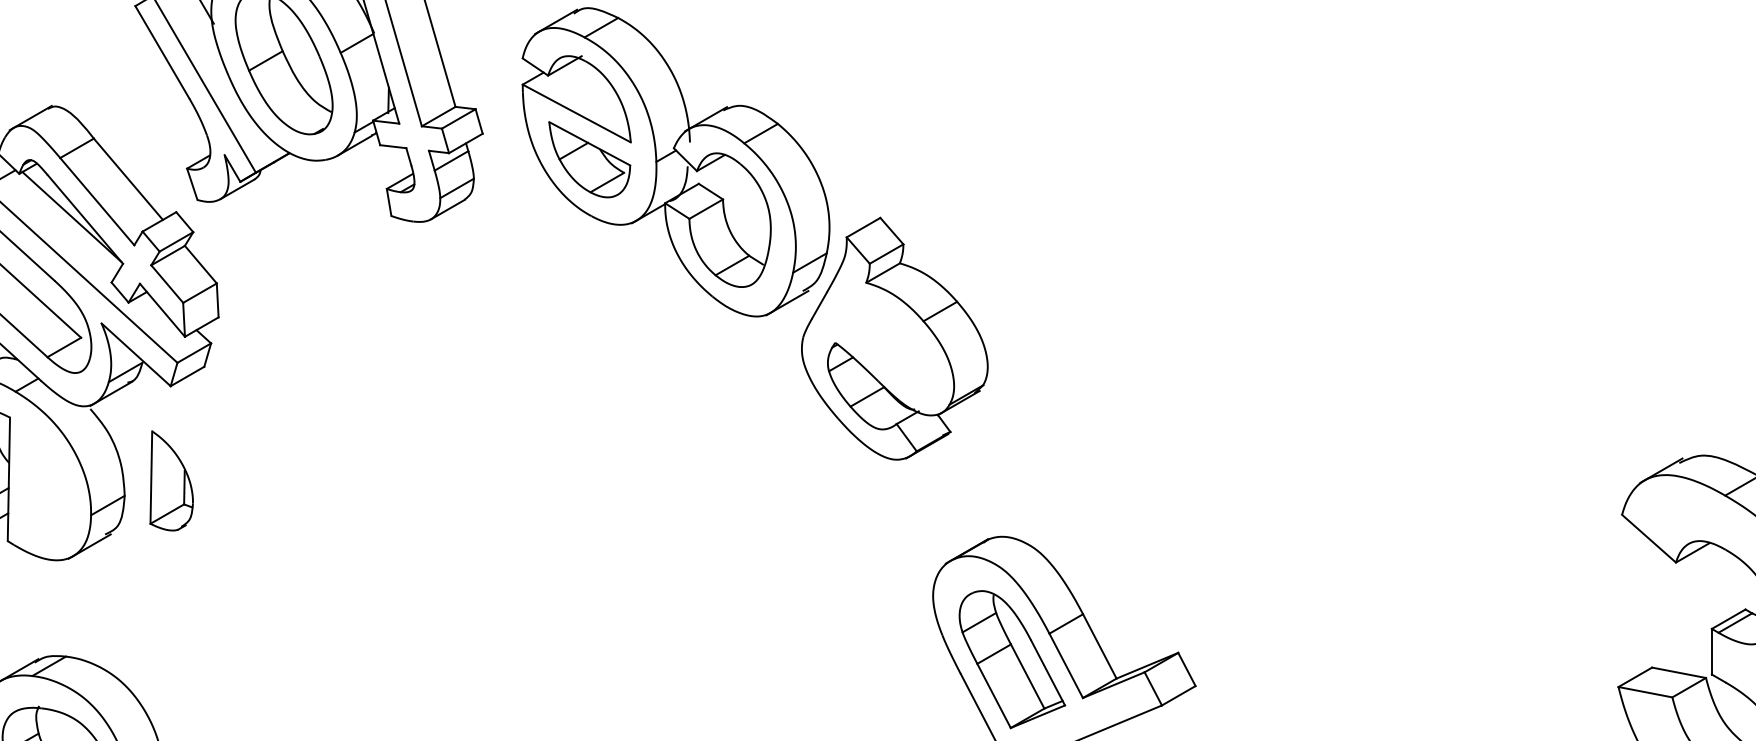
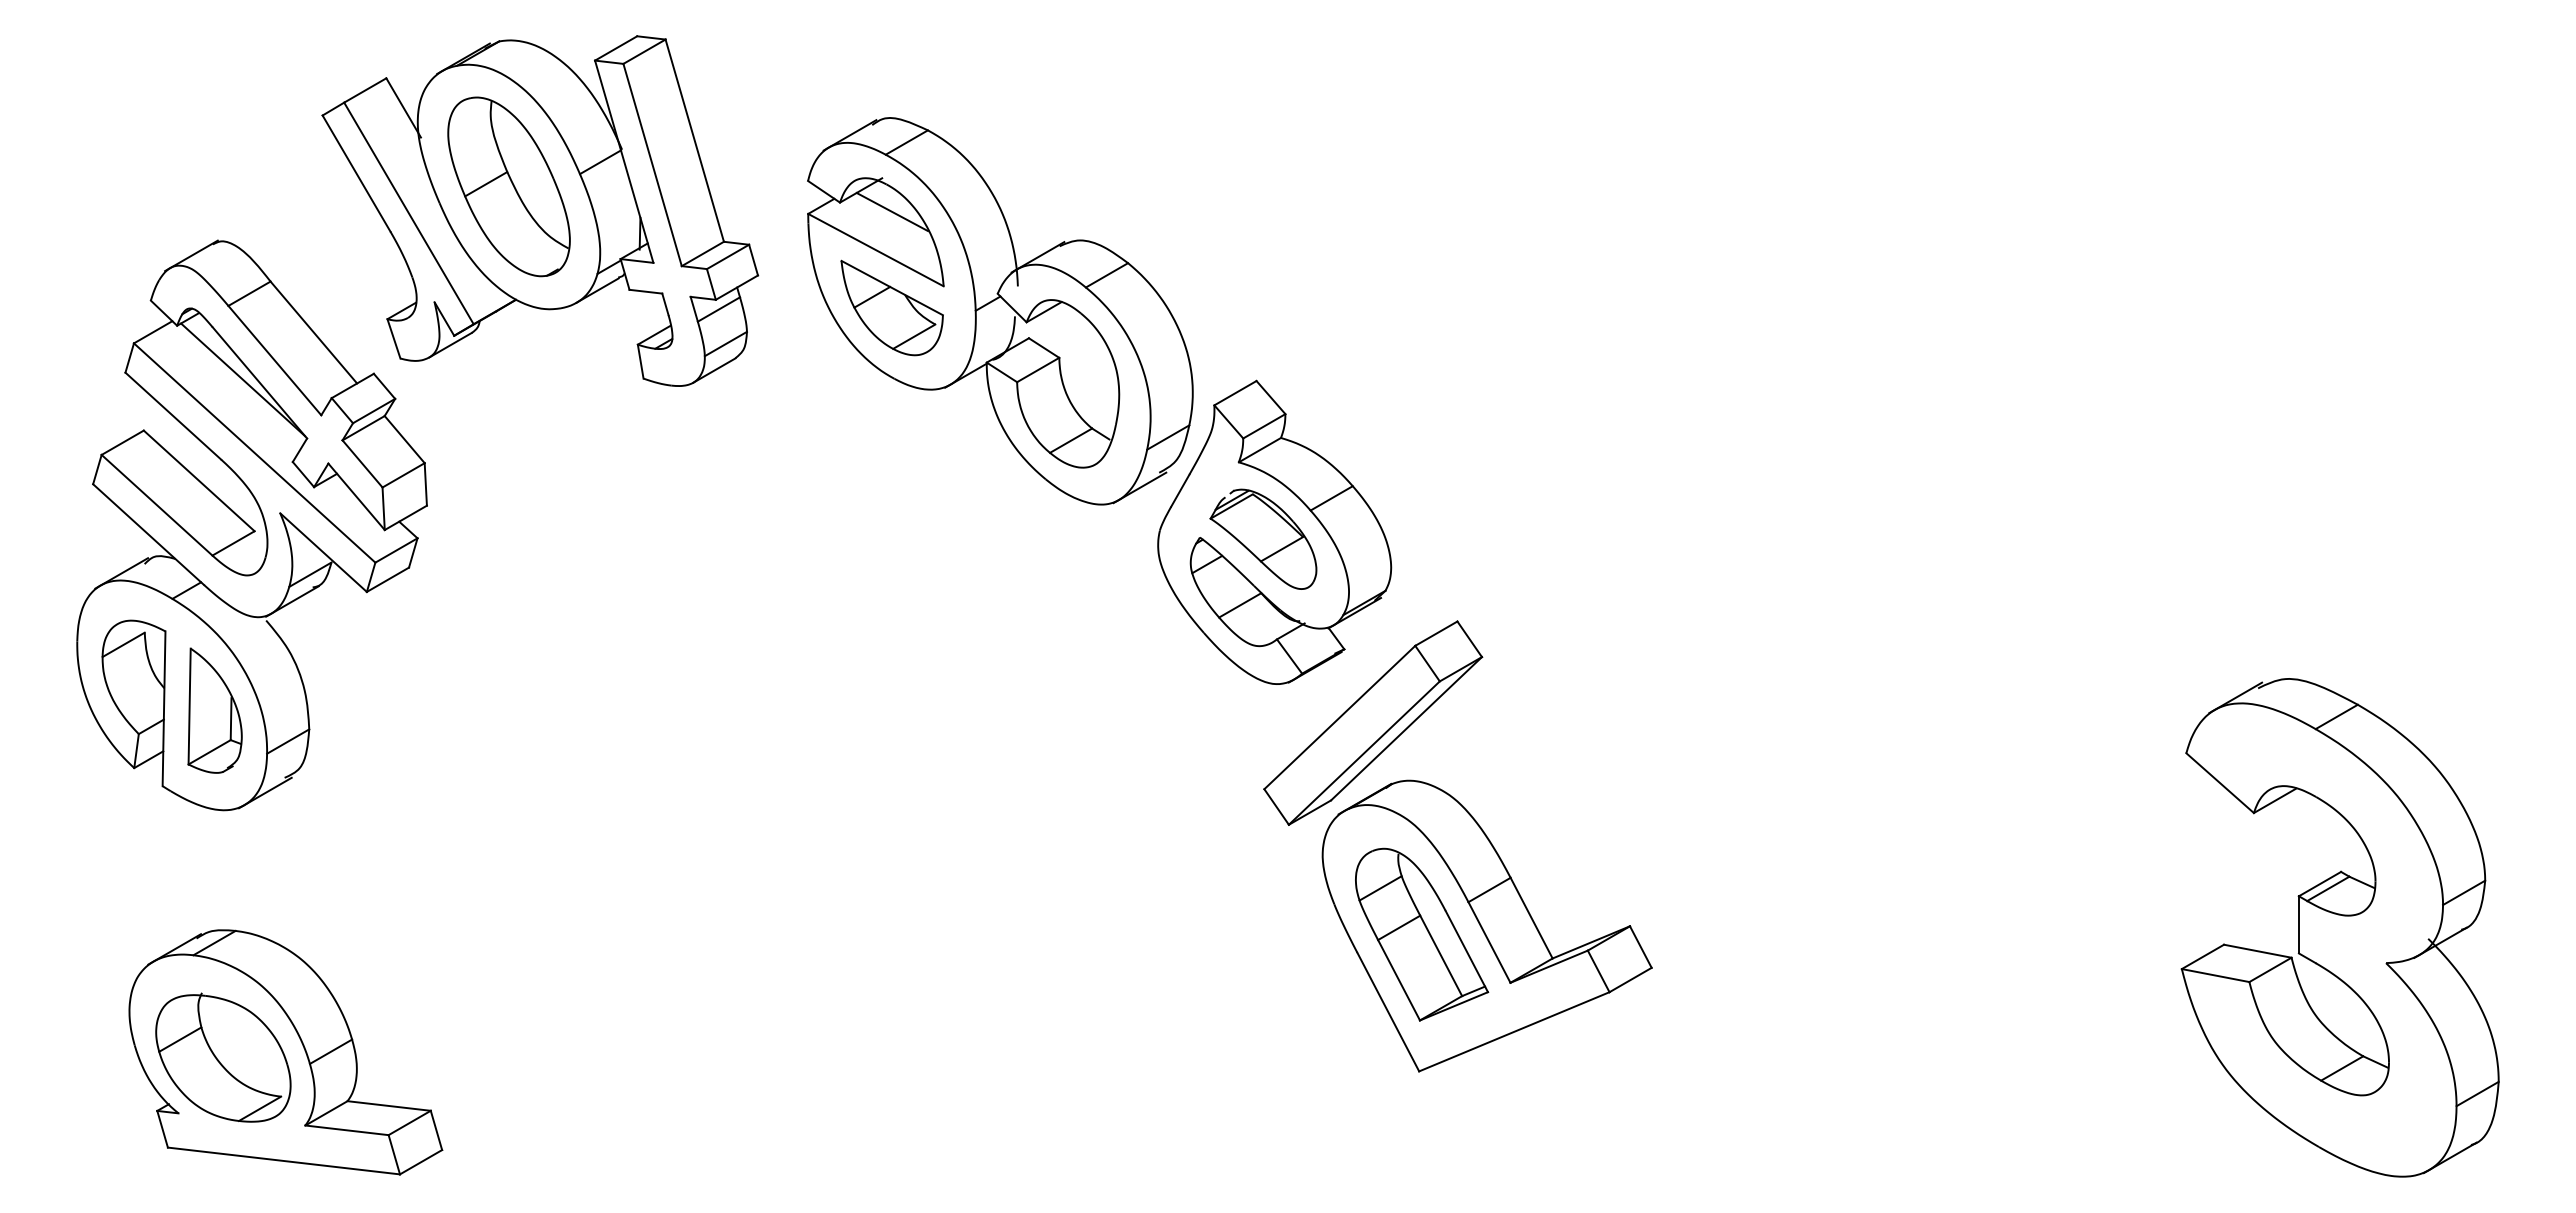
line: (589, 82) -> (892, 211), added
part: (885, 343) -> (1263, 538), added
part: (171, 480) -> (214, 710), moved
part: (973, 490) -> (1373, 722), added

